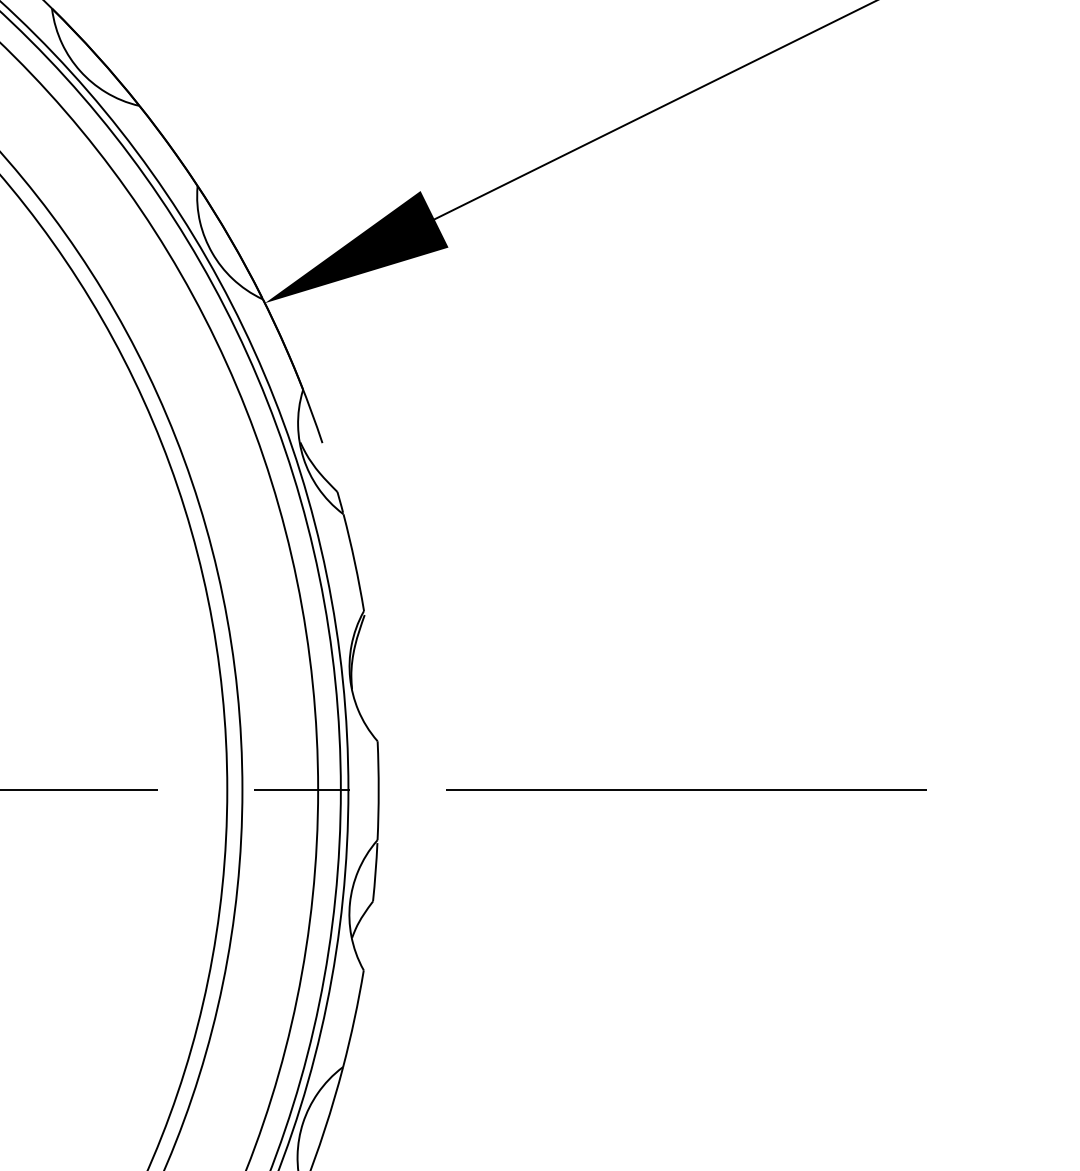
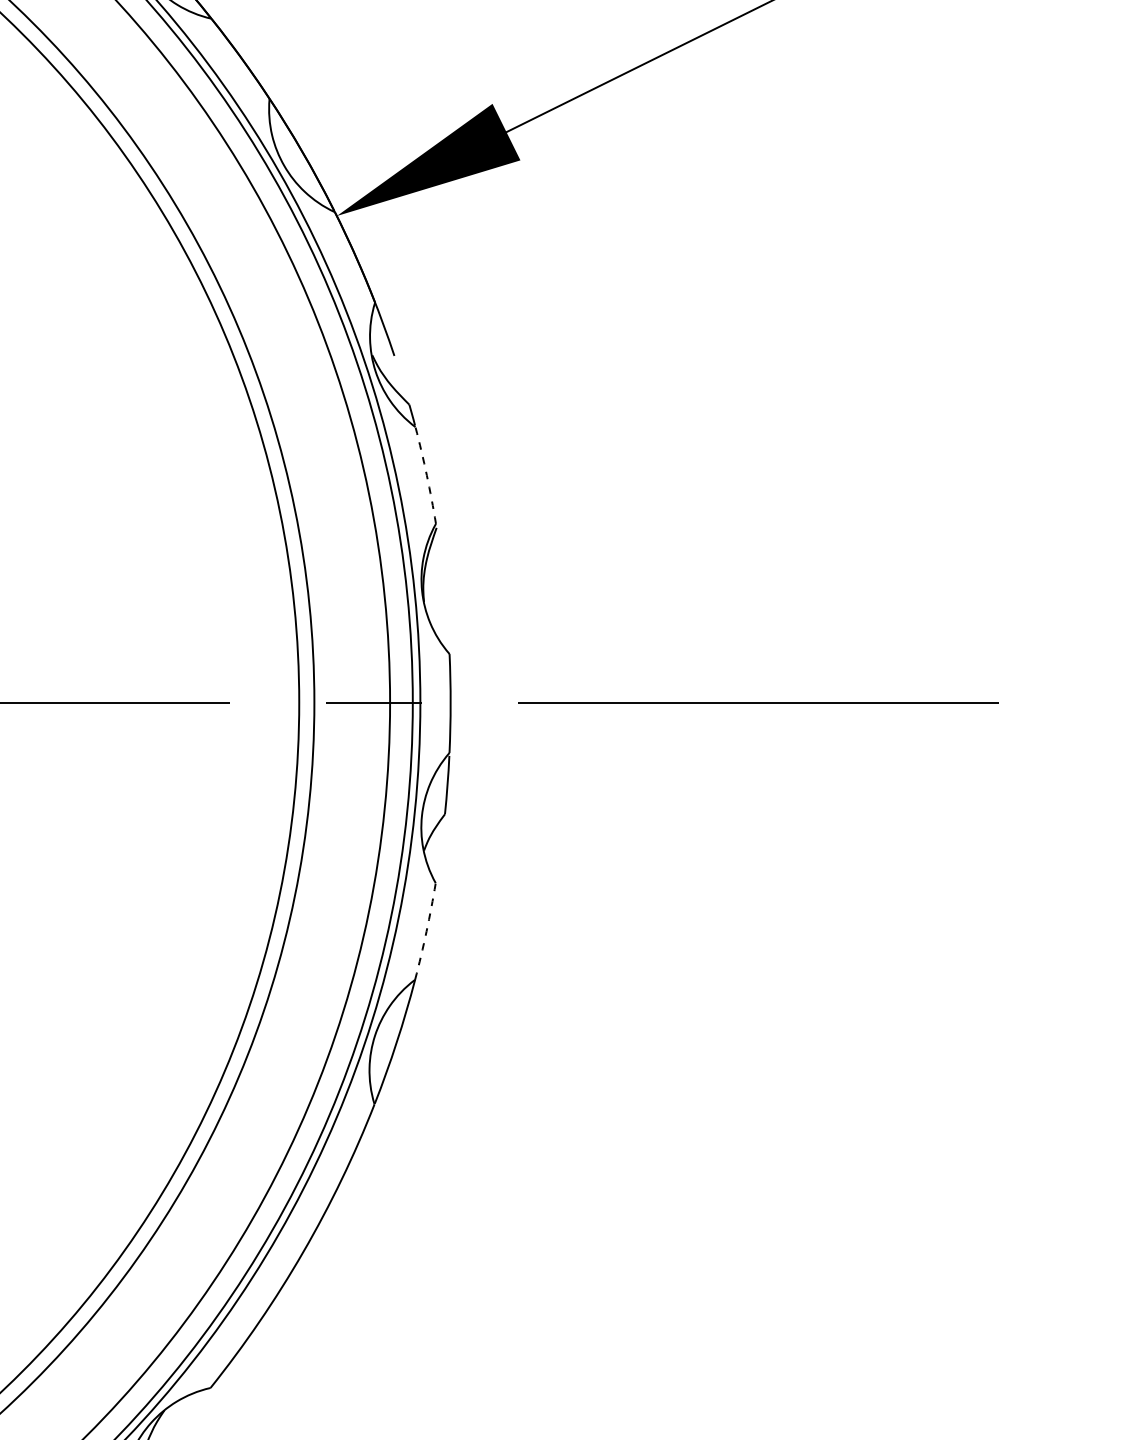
arc: (354, 562) -> (426, 475), solid -> dashed
arc: (354, 1018) -> (426, 931), solid -> dashed

